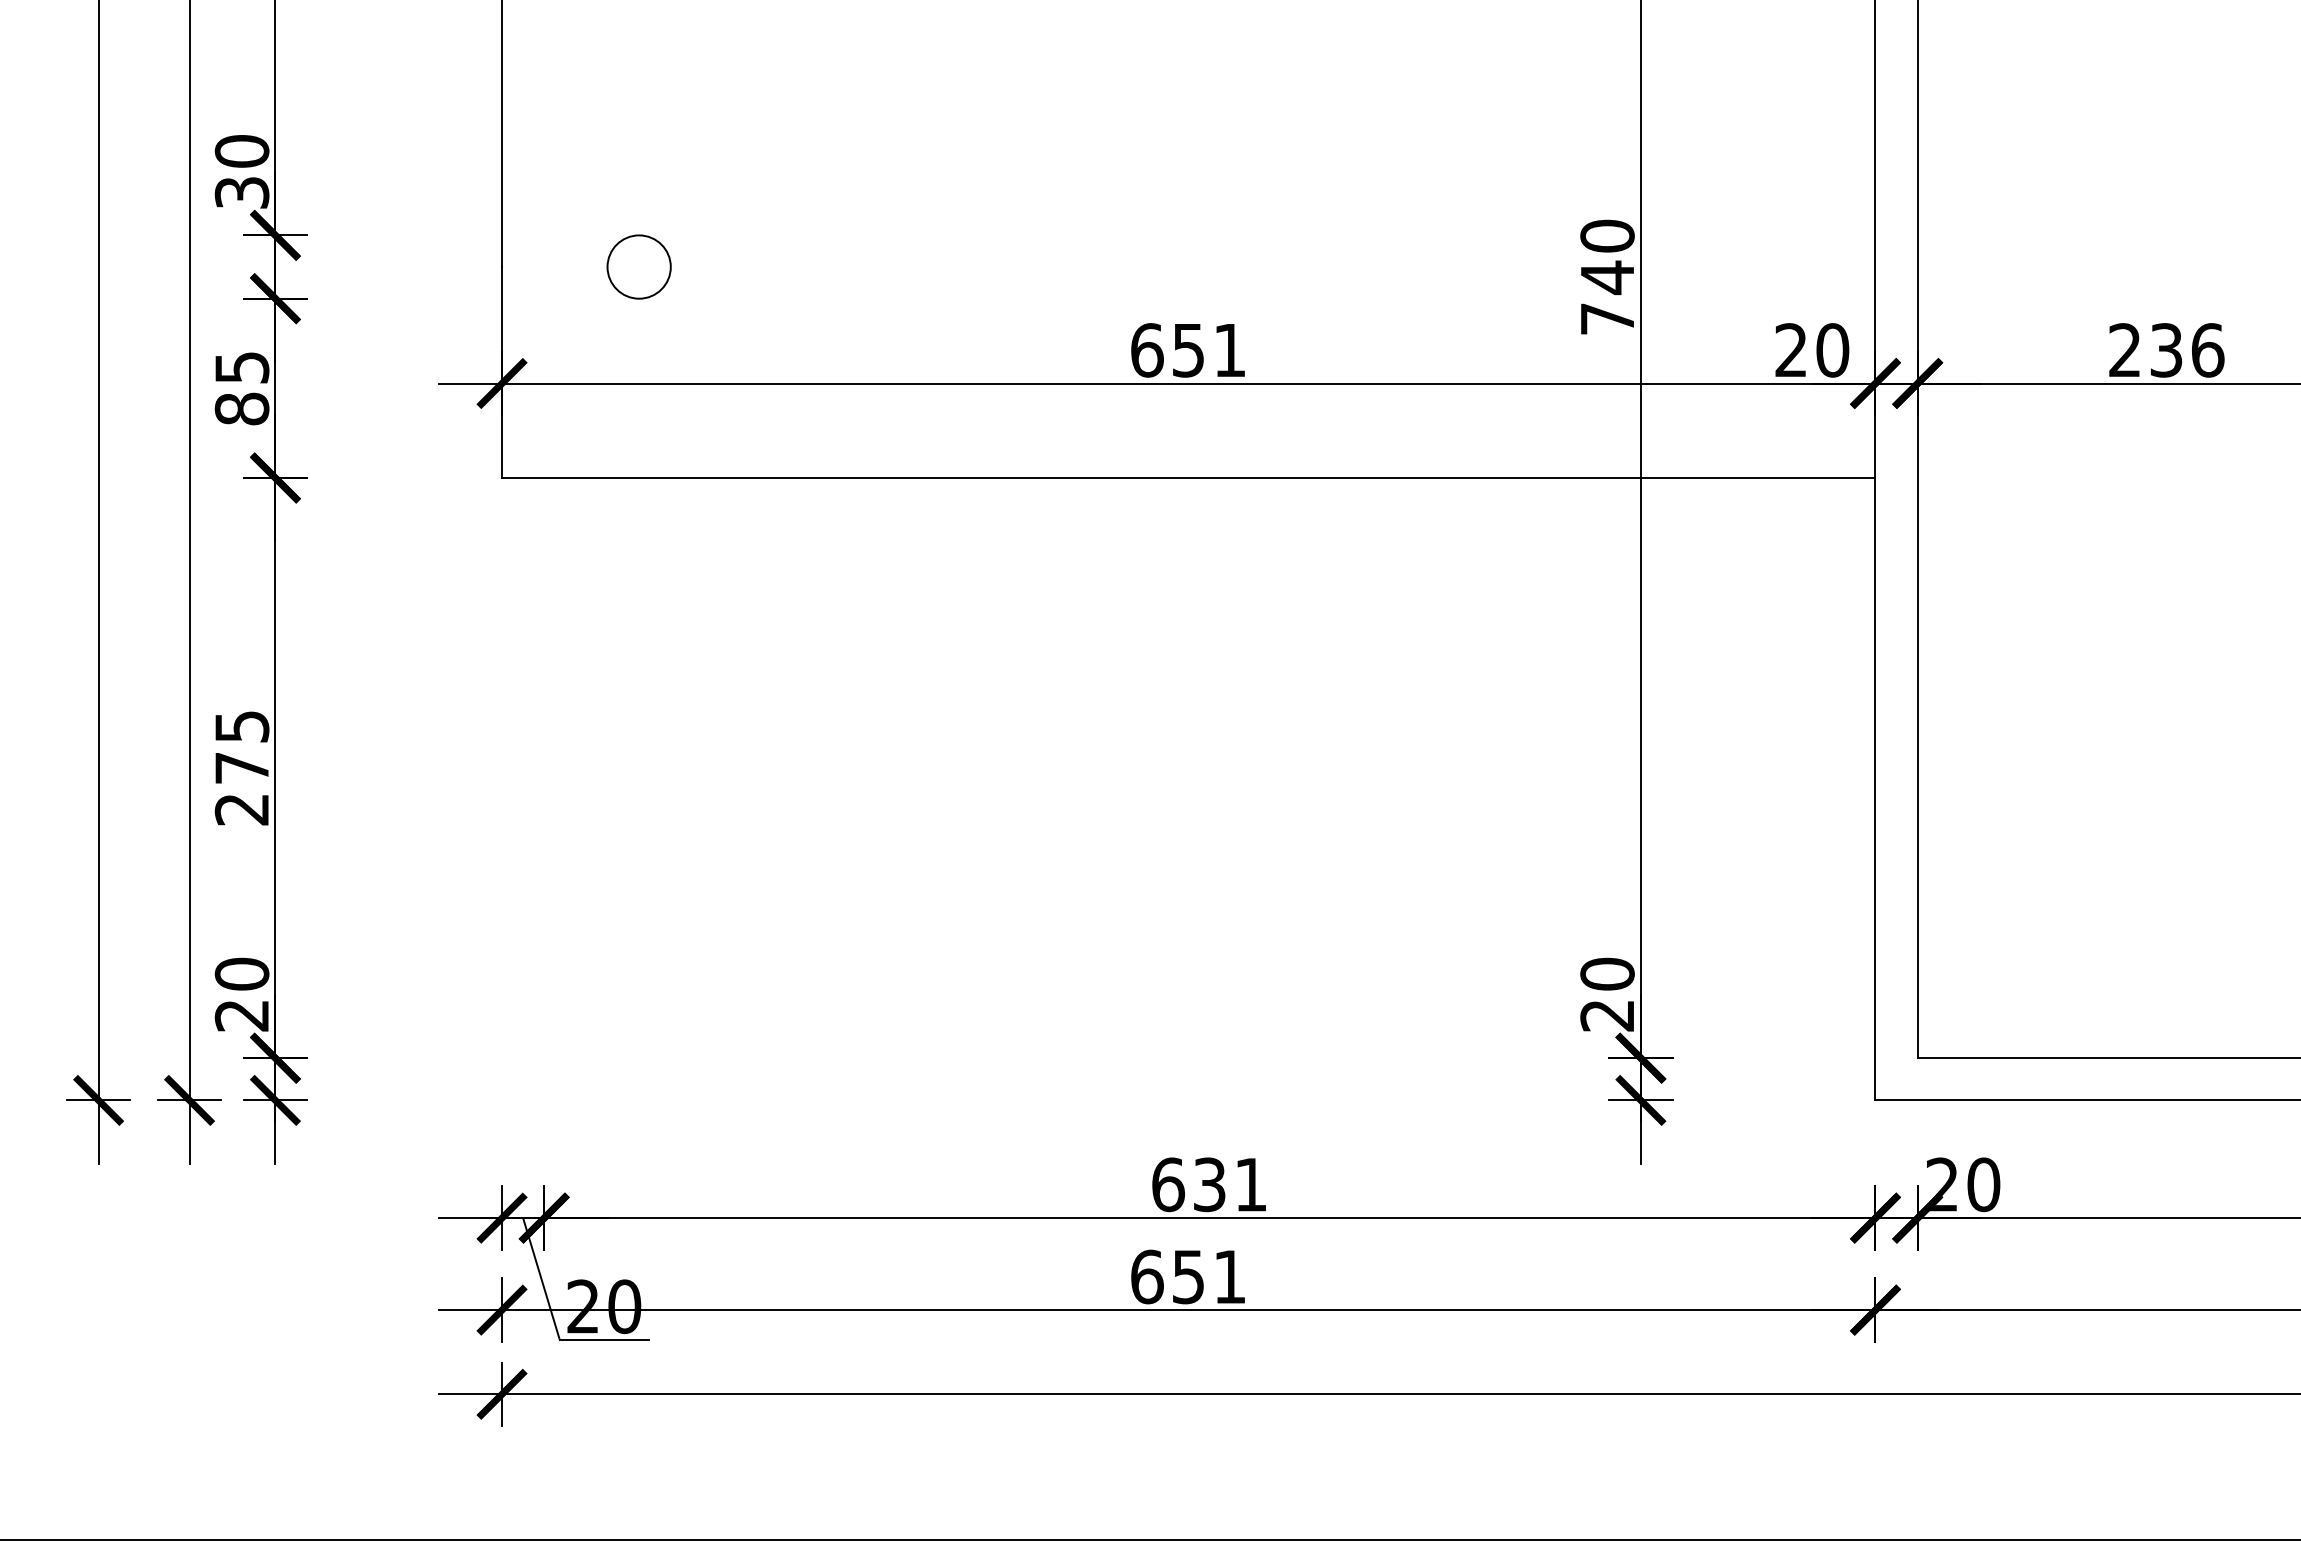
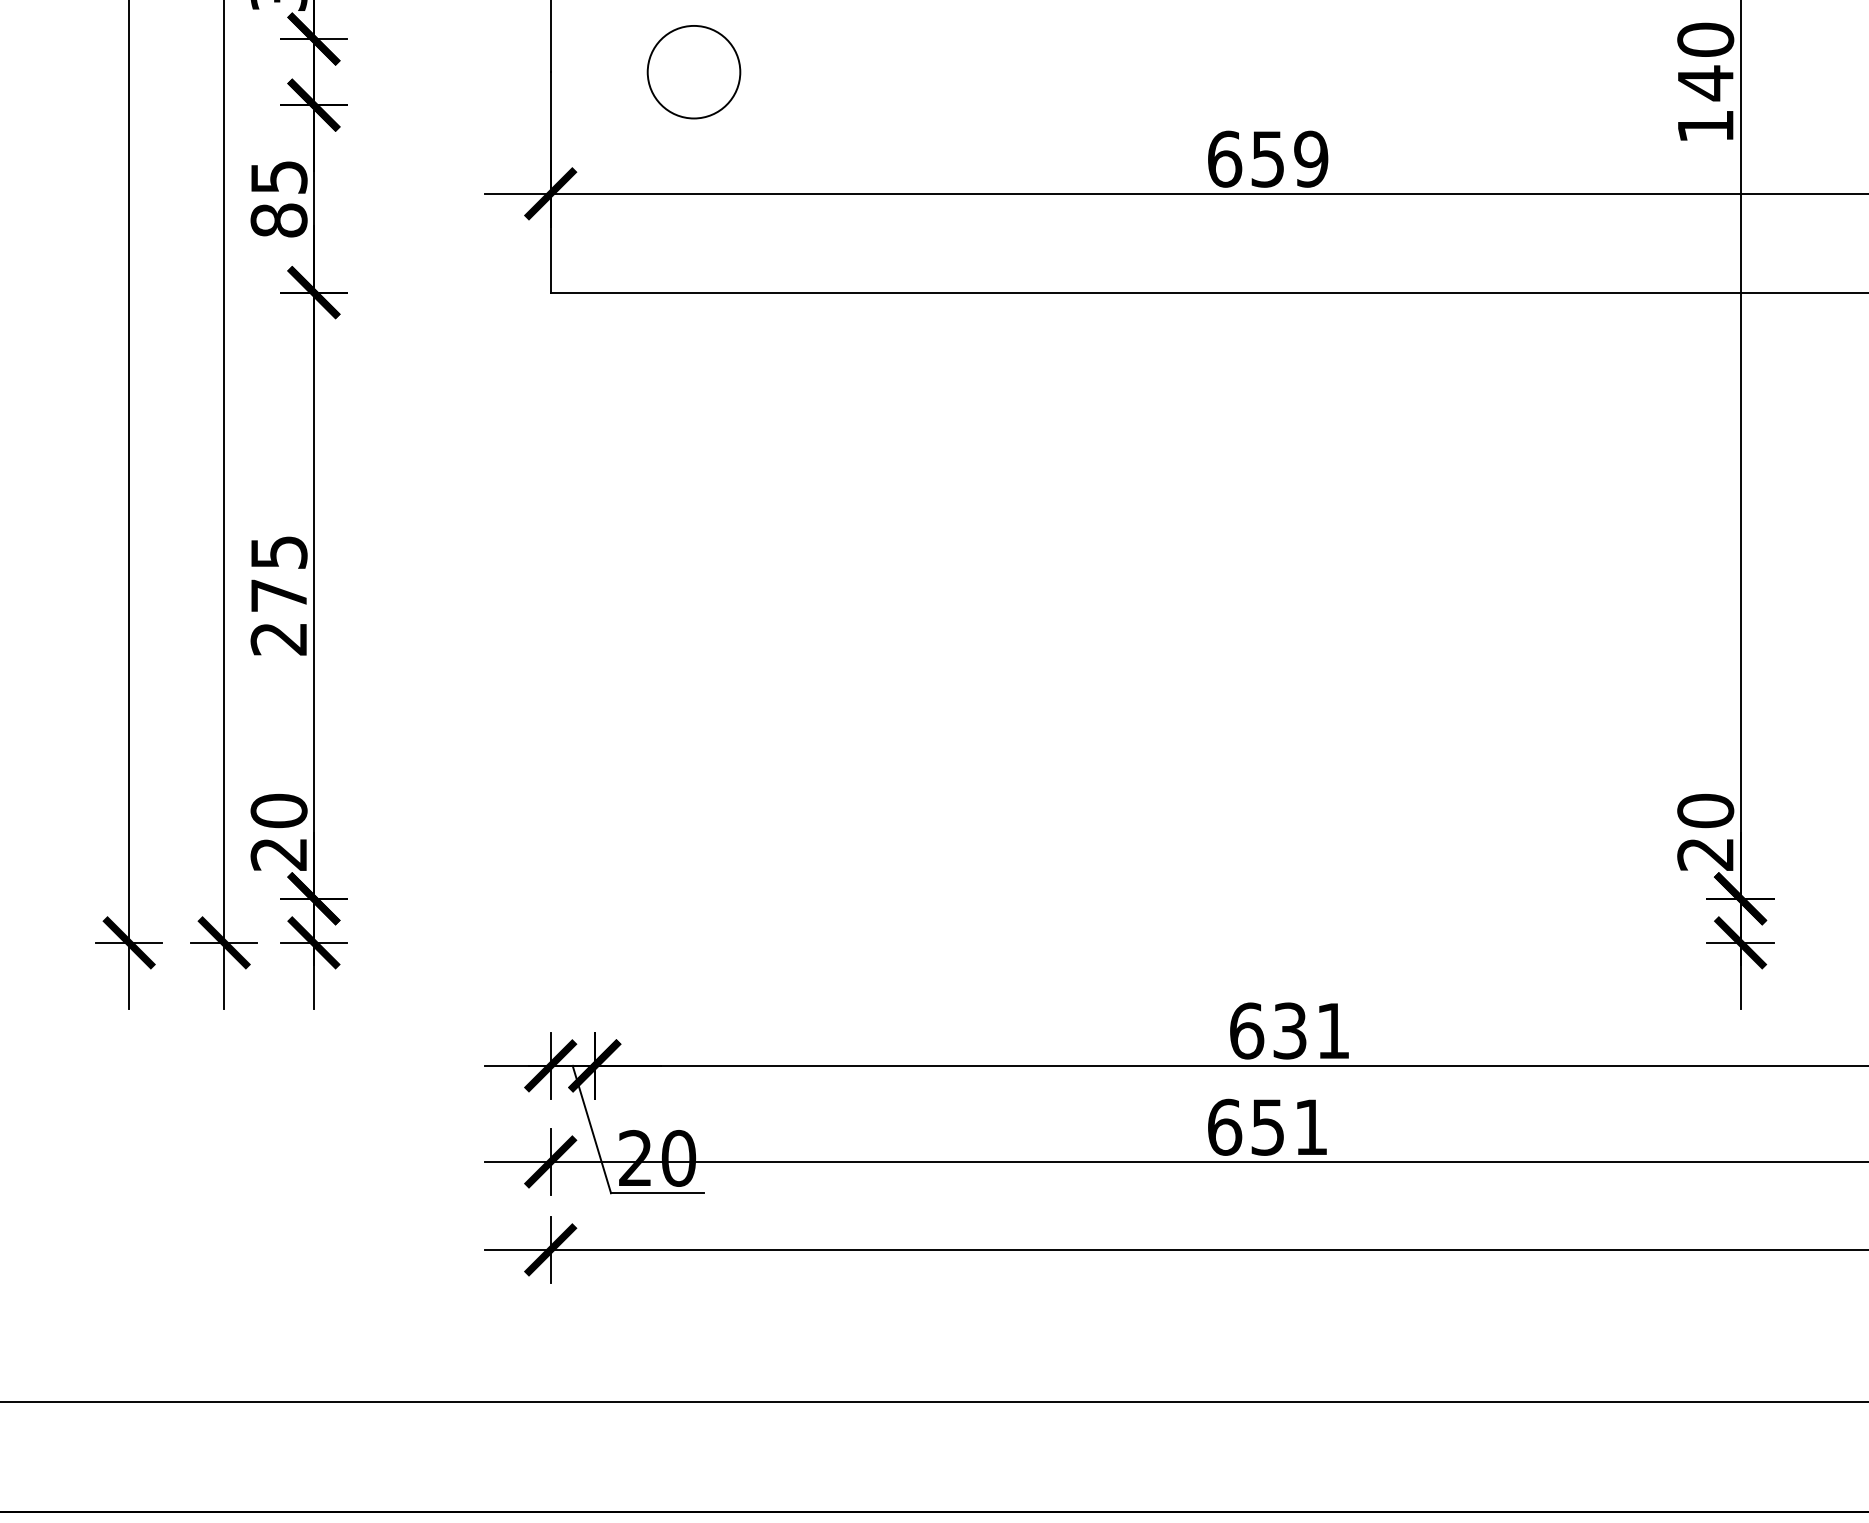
circle: (638, 266) -> (693, 71), size x1.4
text: (1607, 318) -> (1705, 125), 740 -> 140
text: (1229, 350) -> (1310, 159), 651 -> 659

